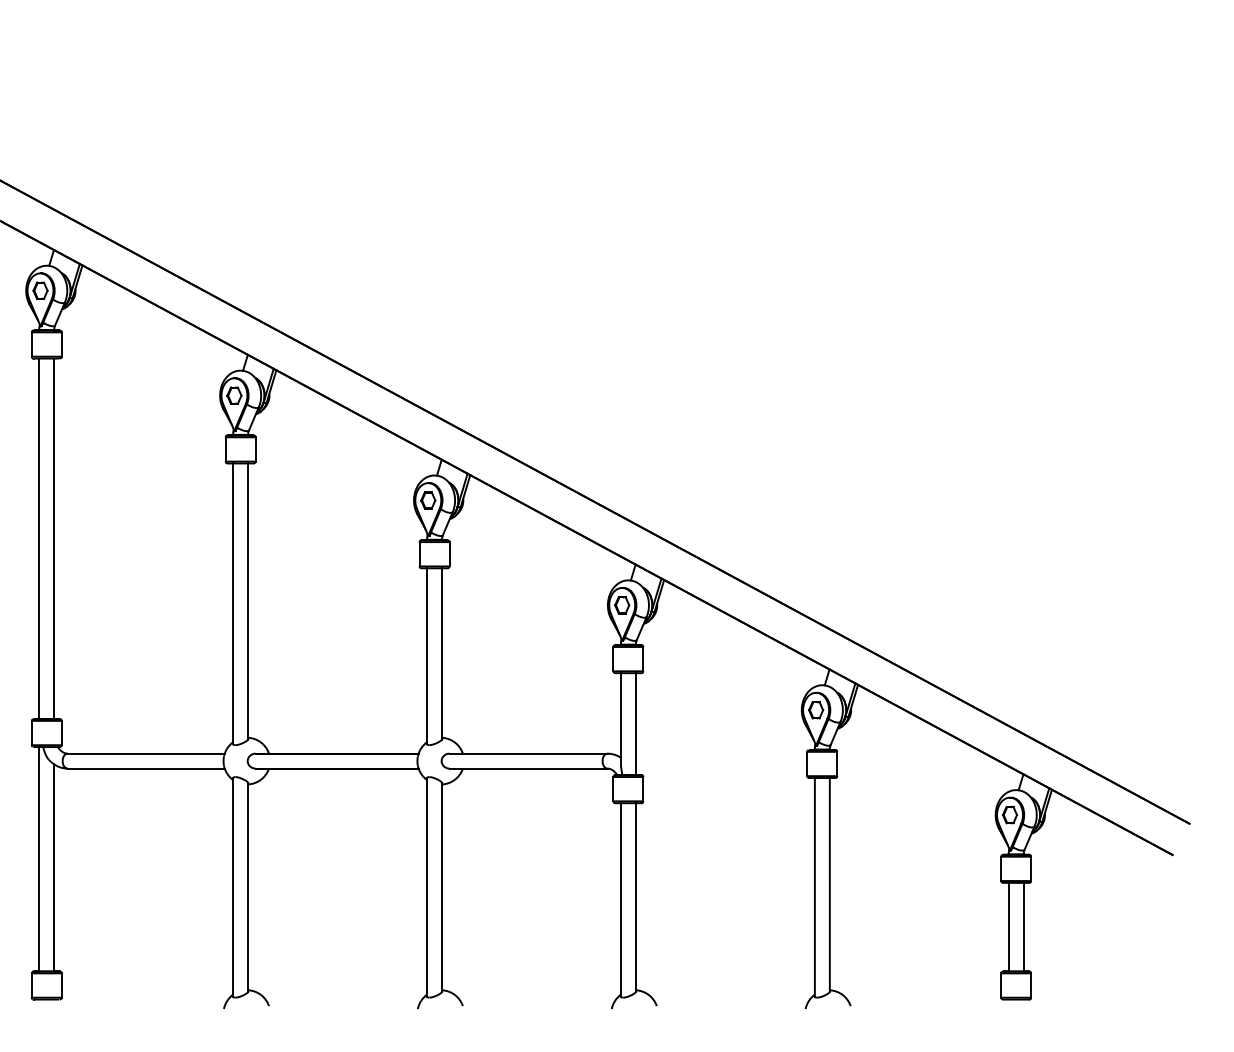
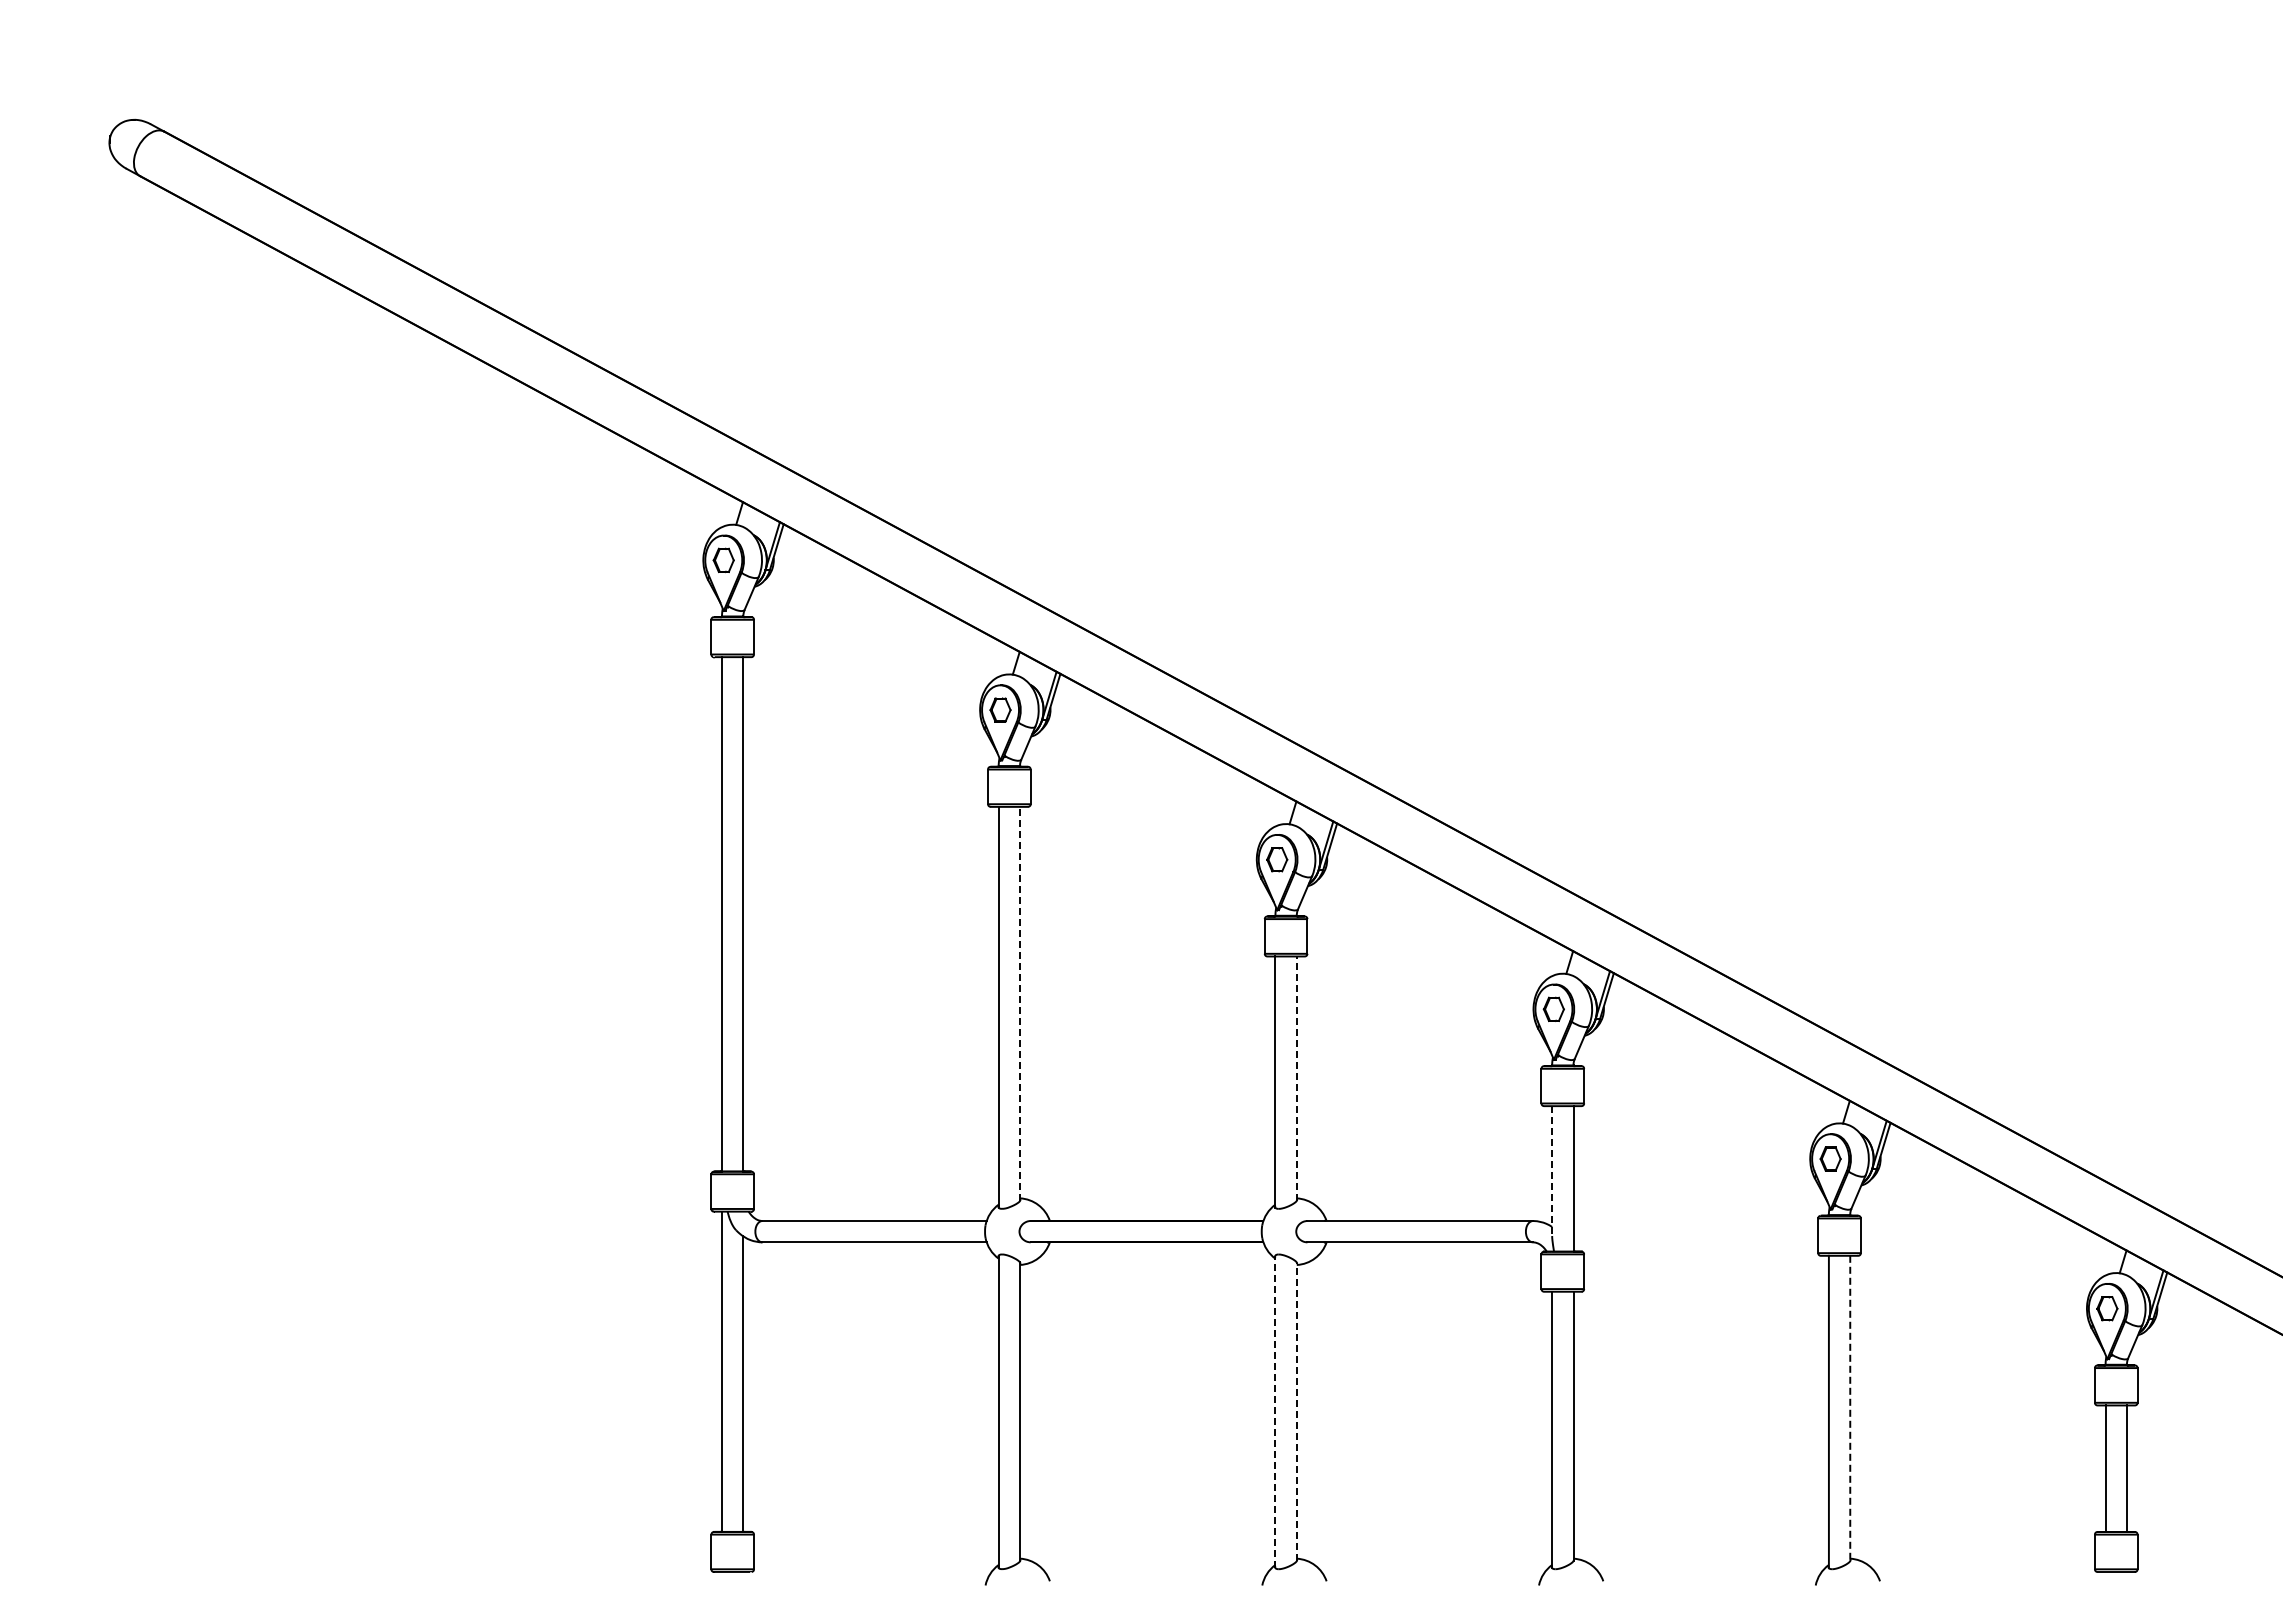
line: (248, 601) -> (1020, 1003), solid -> dashed
line: (441, 653) -> (1296, 1078), solid -> dashed
line: (621, 718) -> (1552, 1171), solid -> dashed
line: (830, 885) -> (1850, 1408), solid -> dashed
line: (427, 887) -> (1275, 1411), solid -> dashed
line: (441, 887) -> (1296, 1411), solid -> dashed

